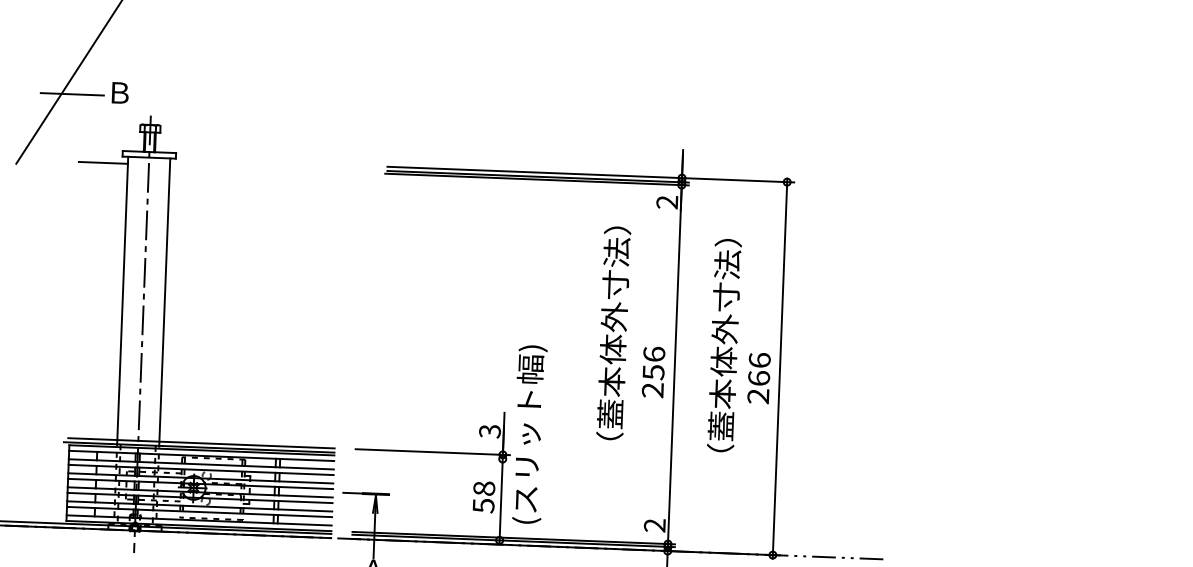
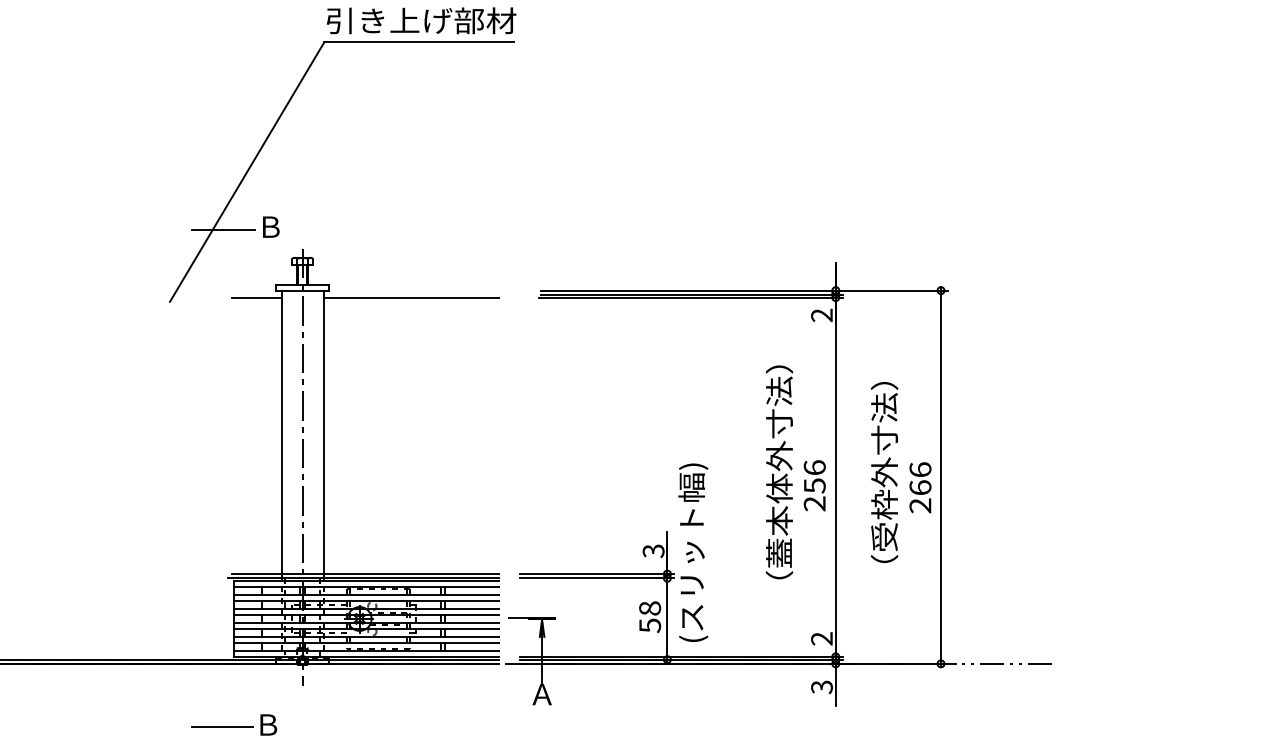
line: (257, 168) -> (411, 297), added
text: (613, 333) -> (779, 472), moved
text: (724, 339) -> (884, 450), （蓋本体外寸法） -> （受枠外寸法）
line: (432, 456) -> (597, 578), added

